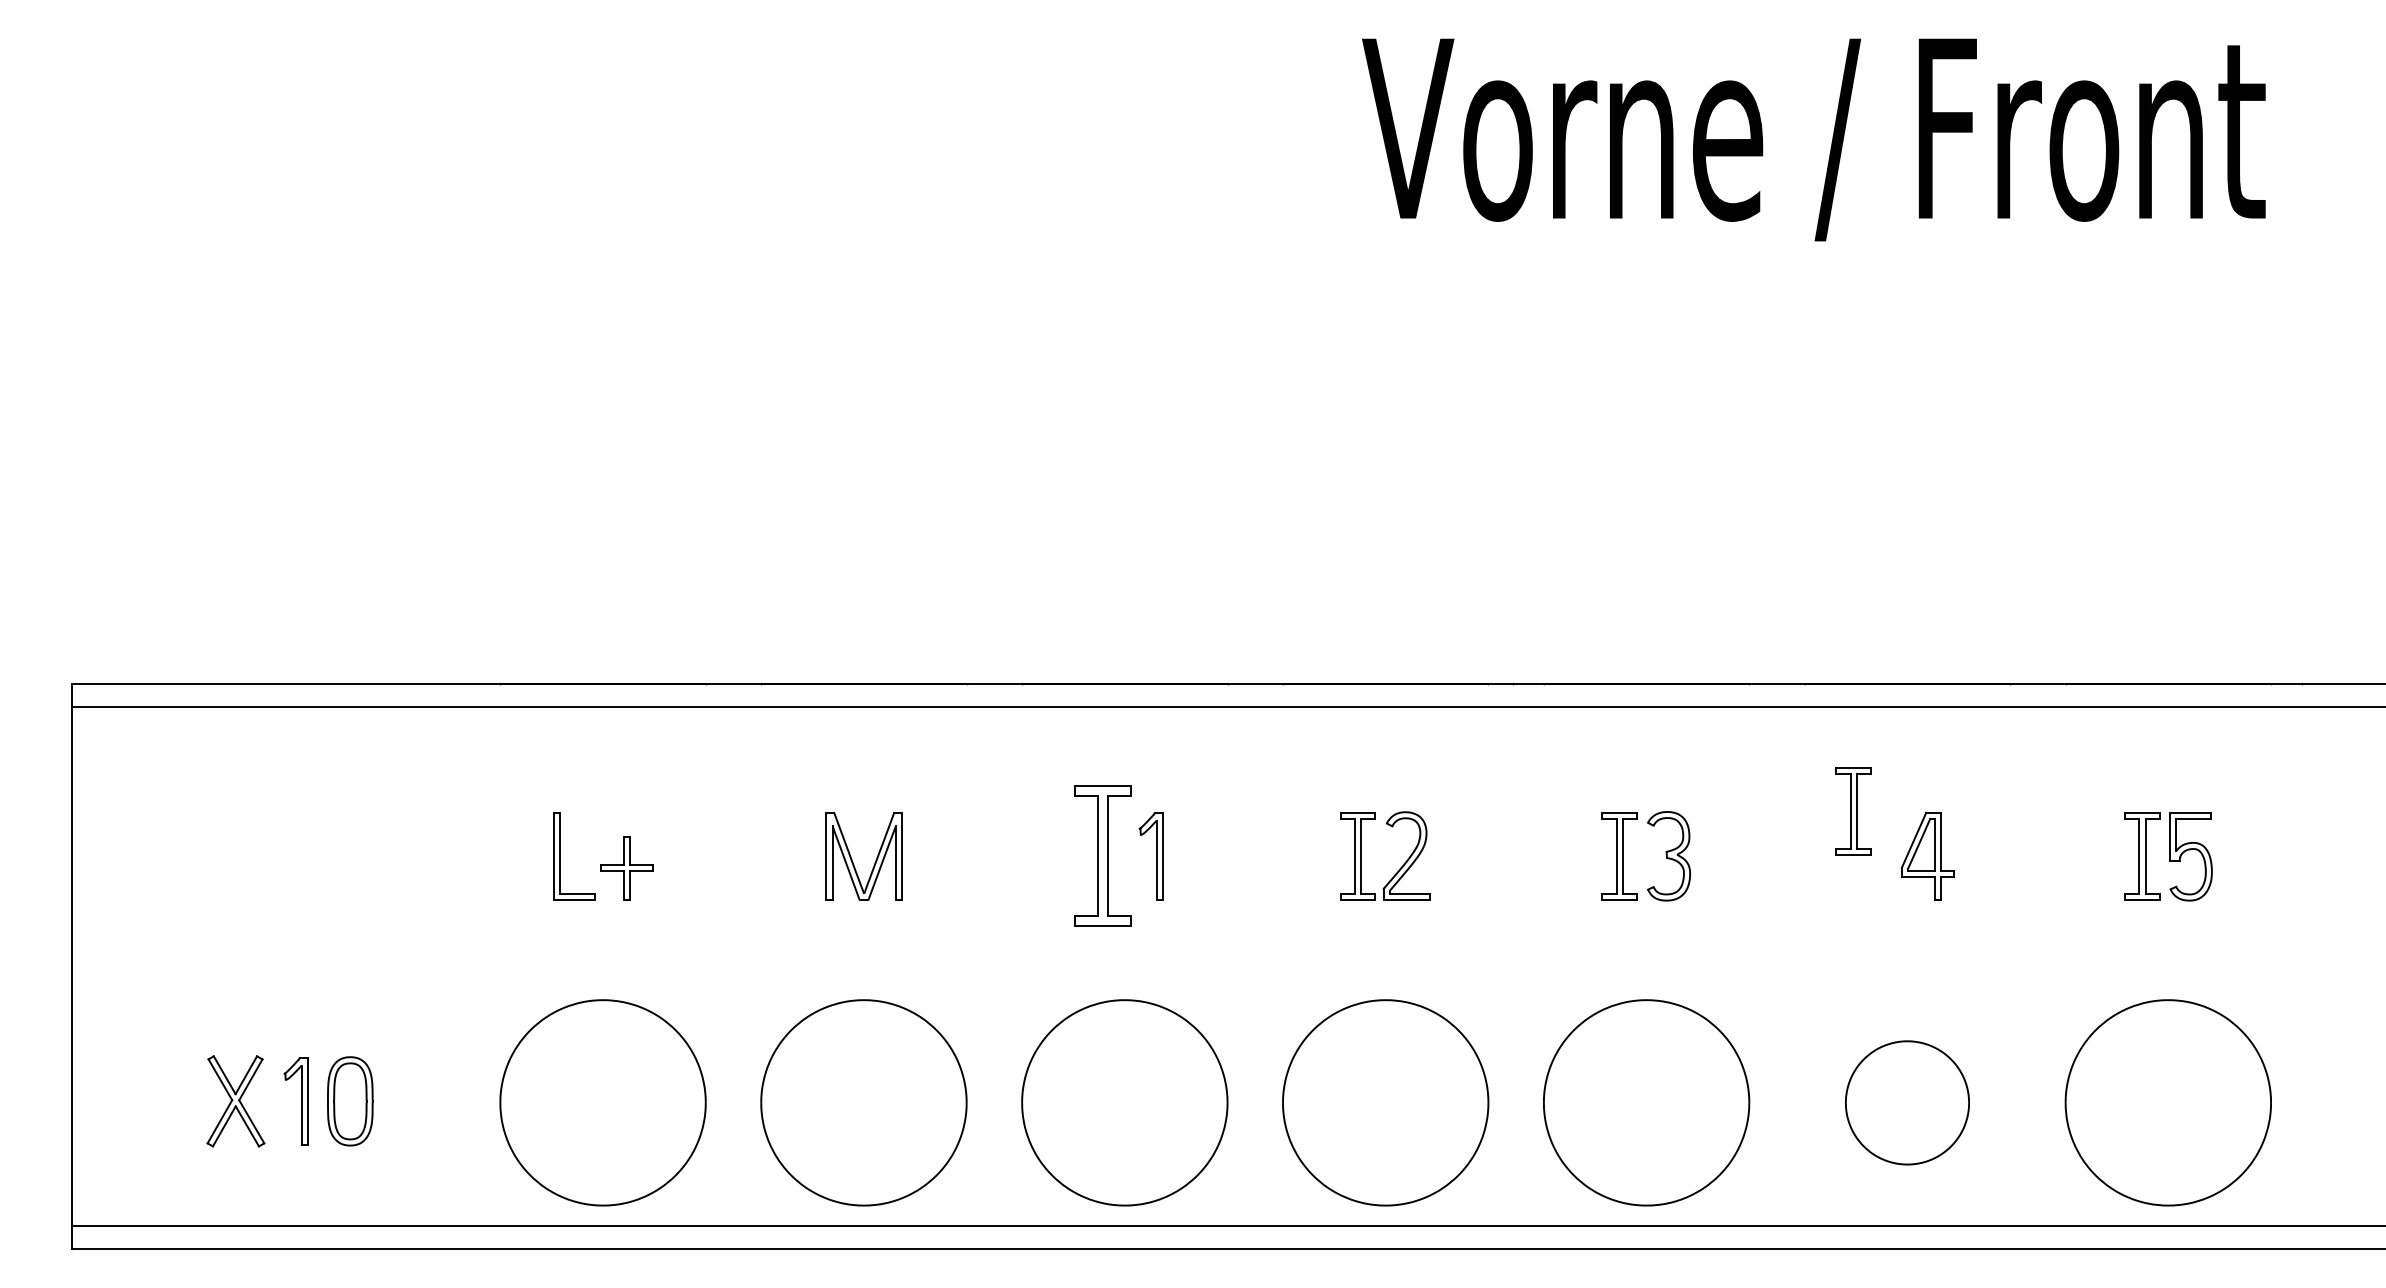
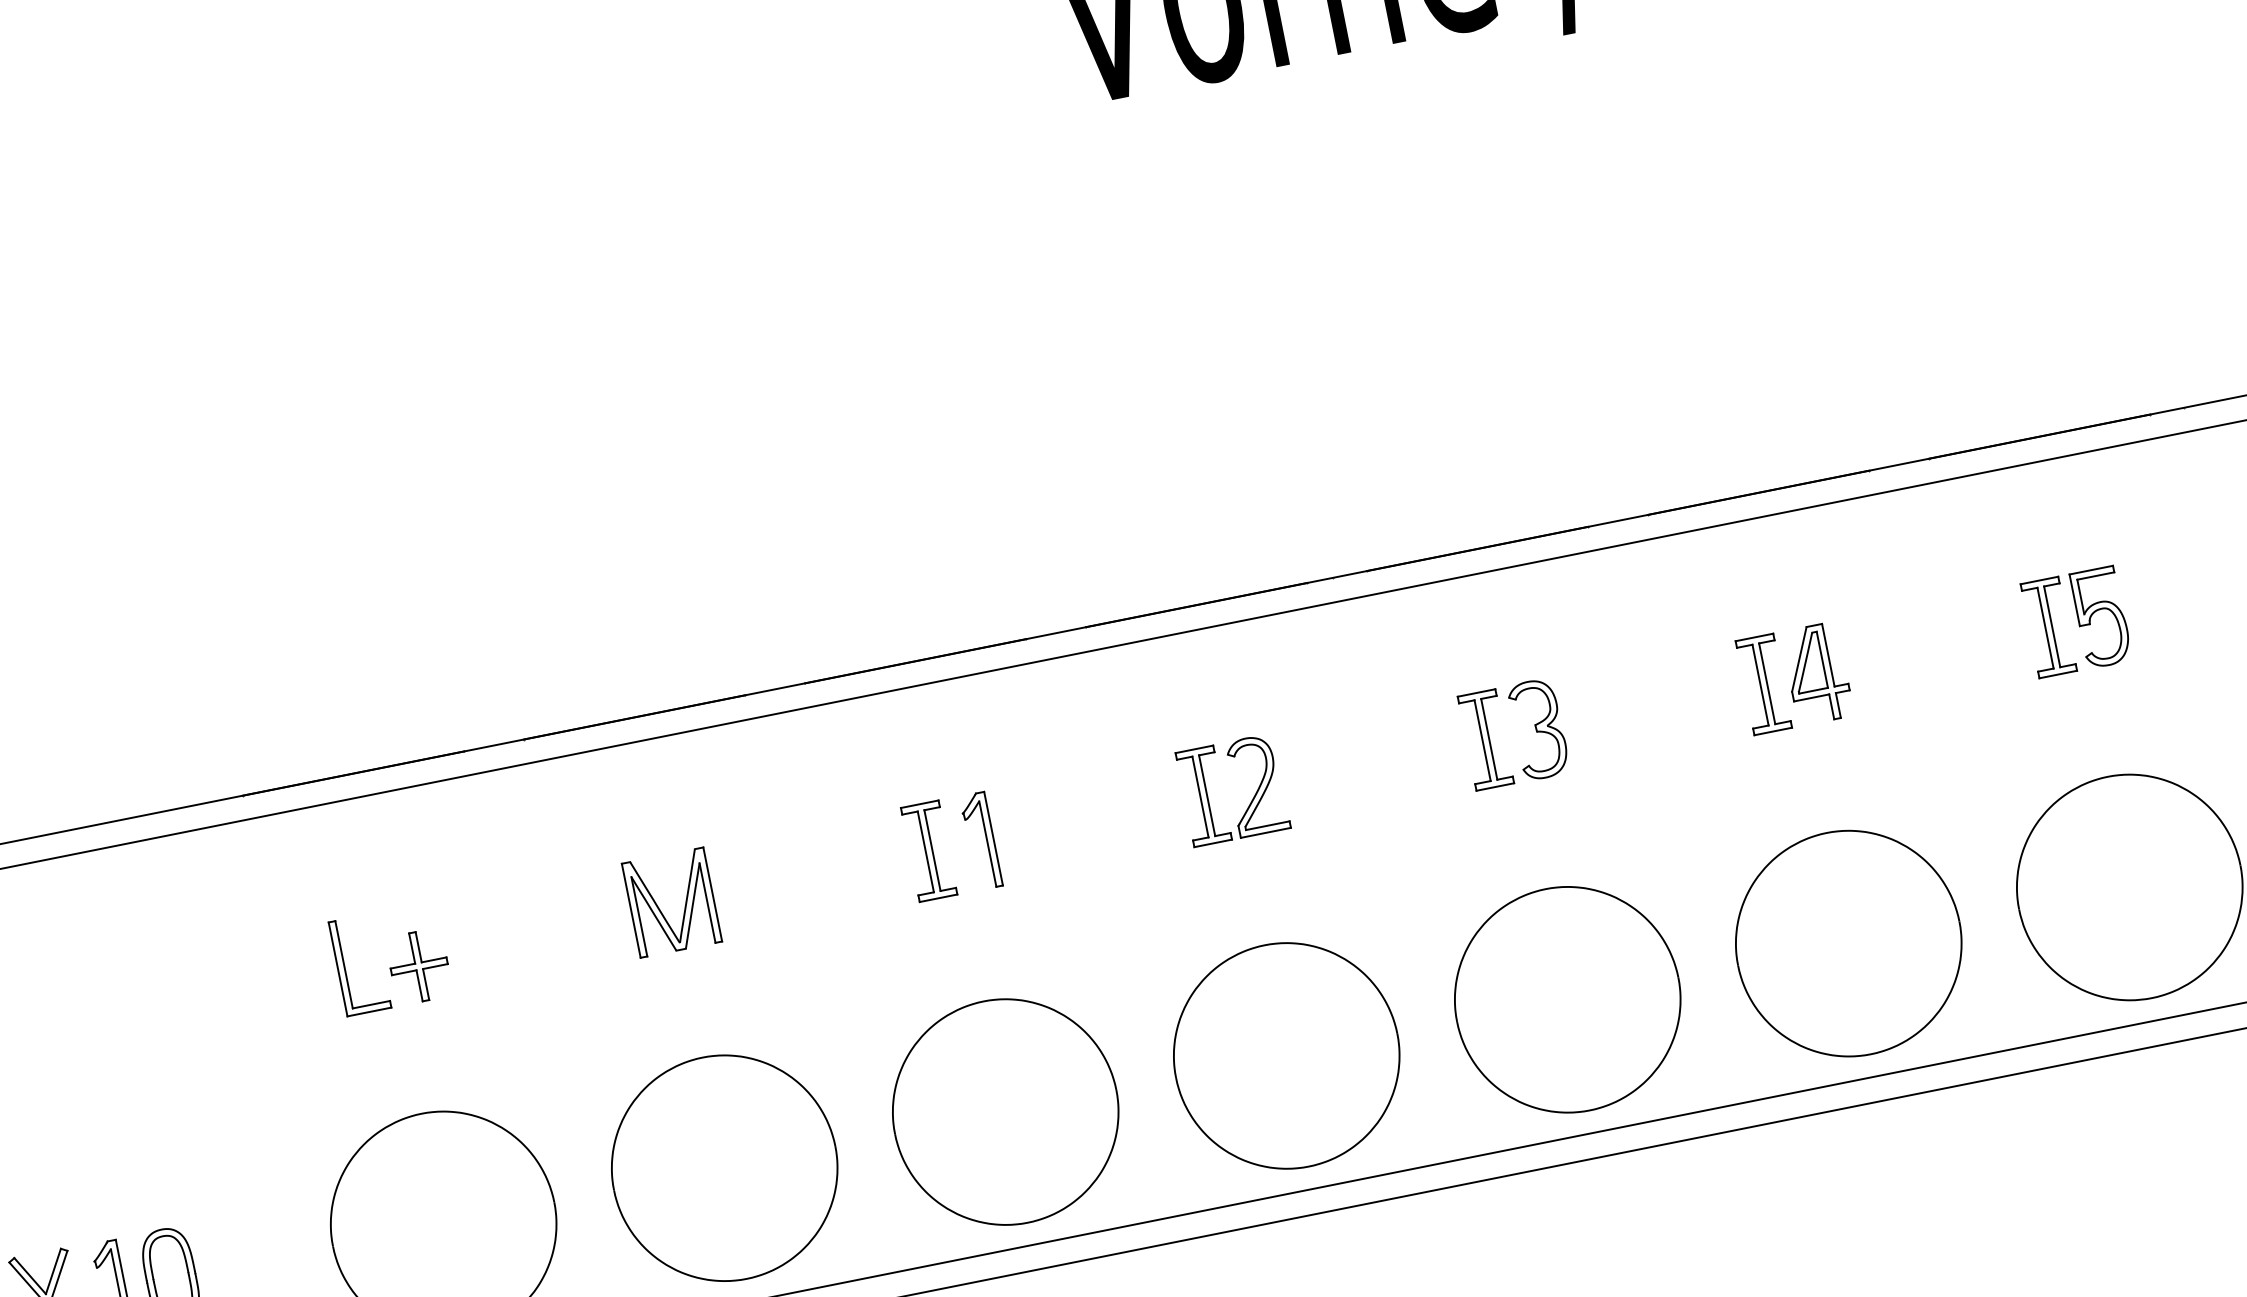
part: (1853, 811) -> (1763, 684), moved
part: (1102, 856) -> (928, 851), size x0.62
part: (1907, 1102) -> (1848, 943), size x1.67

